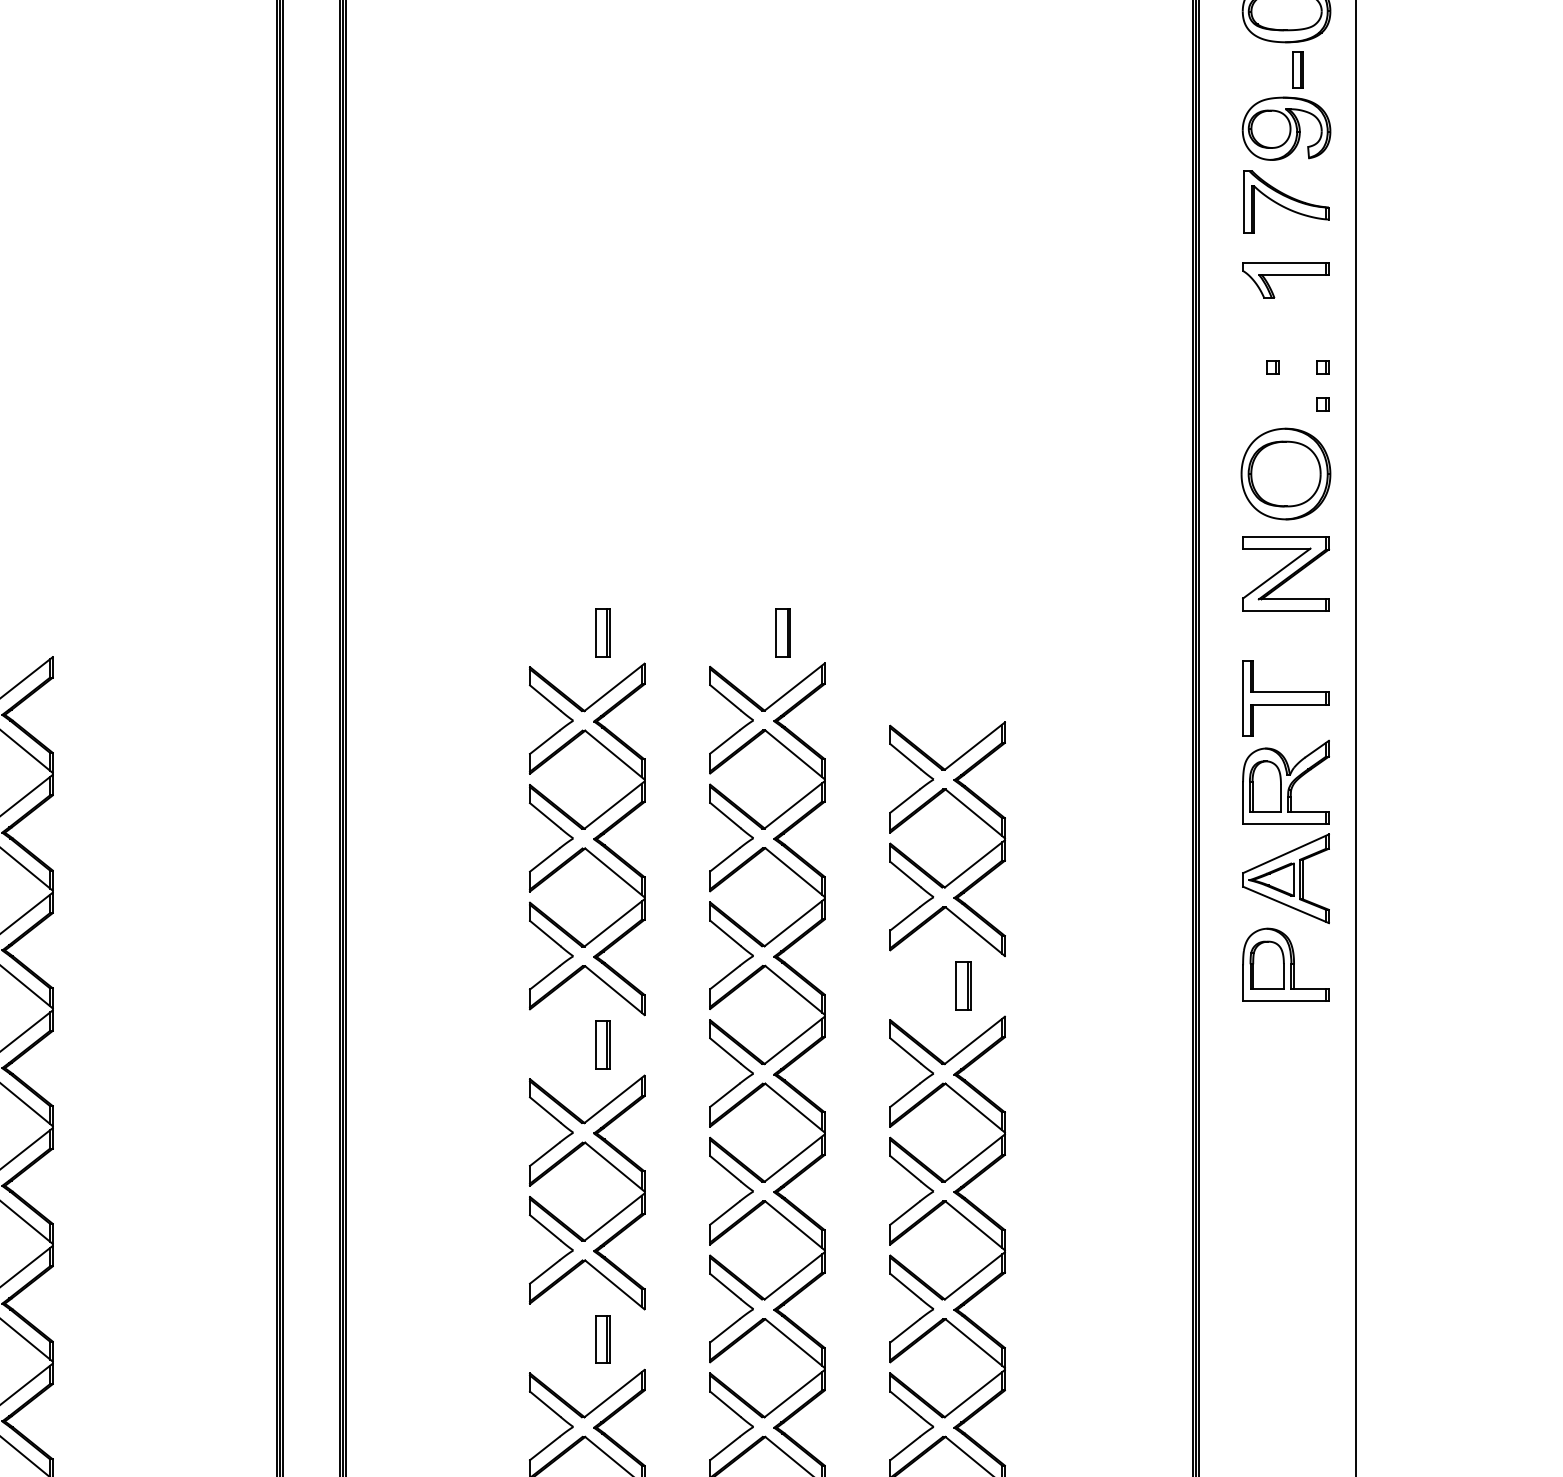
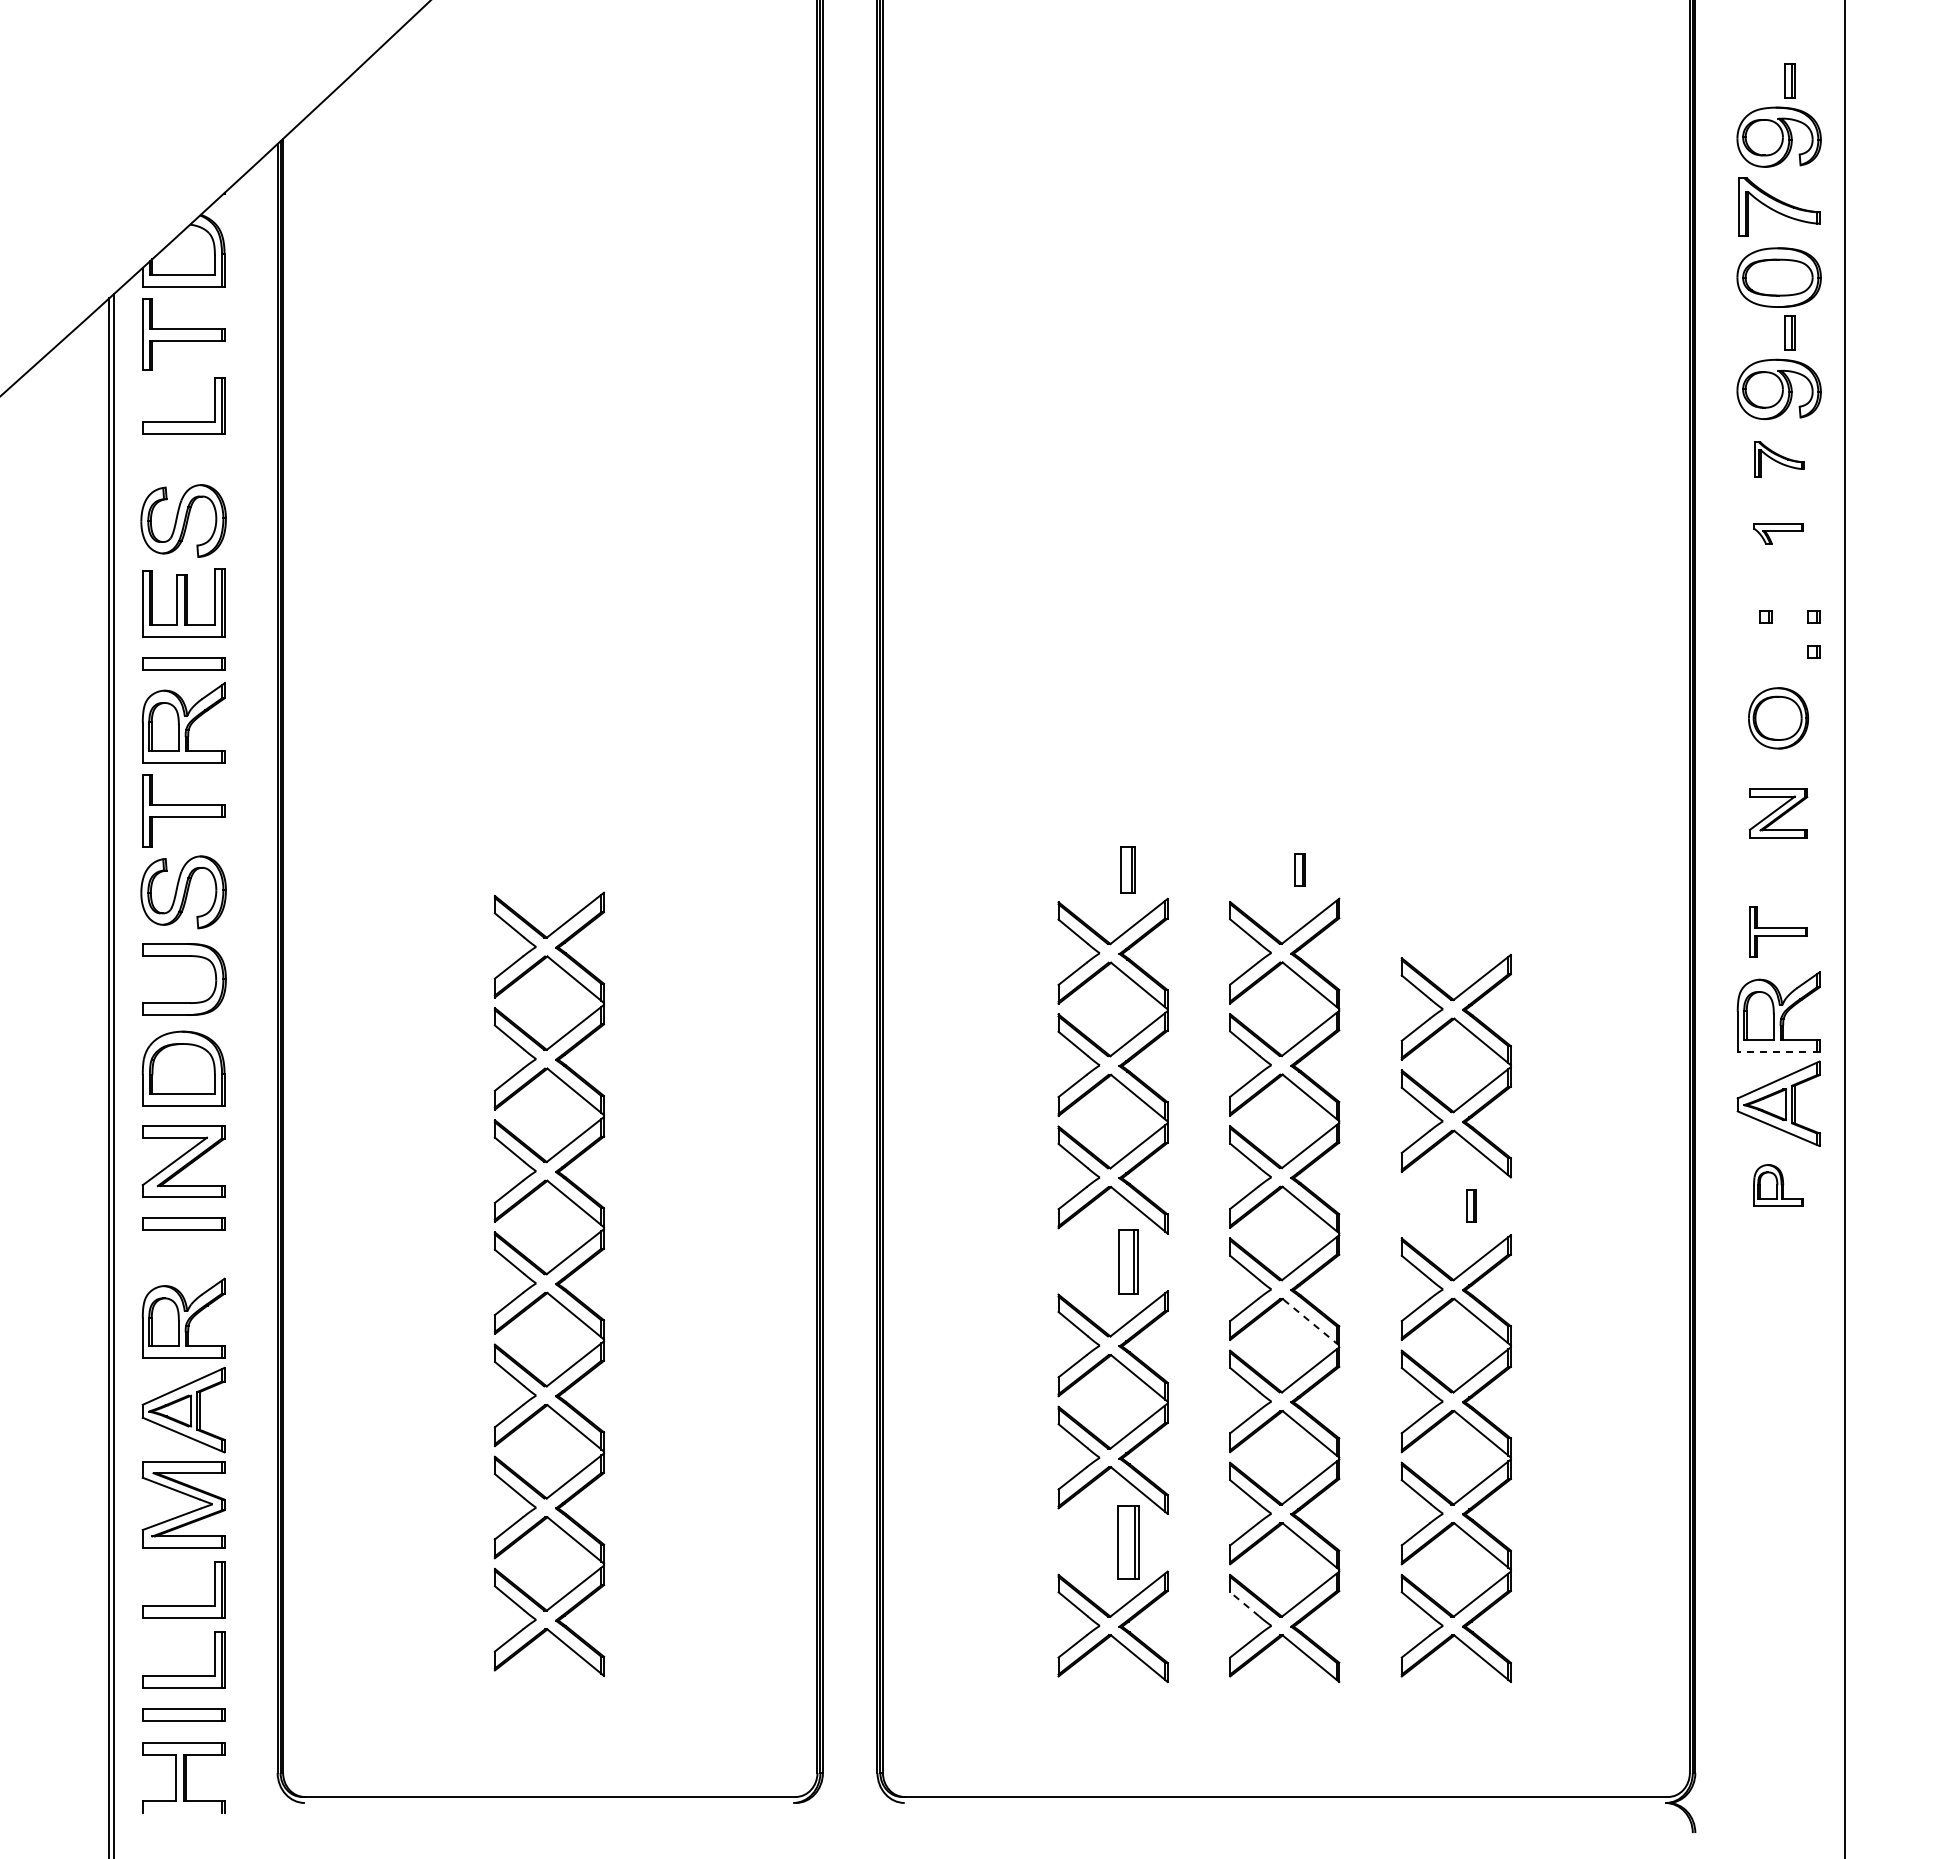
part: (1286, 201) -> (1779, 458), size x0.6
part: (1285, 281) -> (1778, 534), size x0.6
part: (1285, 474) -> (1778, 718), size x0.7
part: (1285, 573) -> (1778, 813), size x0.7
part: (782, 632) -> (1299, 869), size x0.7
part: (1285, 697) -> (1778, 931), size x0.7
line: (1285, 823) -> (1778, 1051), solid -> dashed
part: (1285, 964) -> (1778, 1185), size x0.6
part: (963, 985) -> (1471, 1205), size x0.7
part: (602, 1045) -> (1127, 1262), size x1.4
line: (794, 1108) -> (1310, 1322), solid -> dashed
part: (602, 1339) -> (1127, 1542), size x1.6
line: (725, 1404) -> (1244, 1604), solid -> dashed

